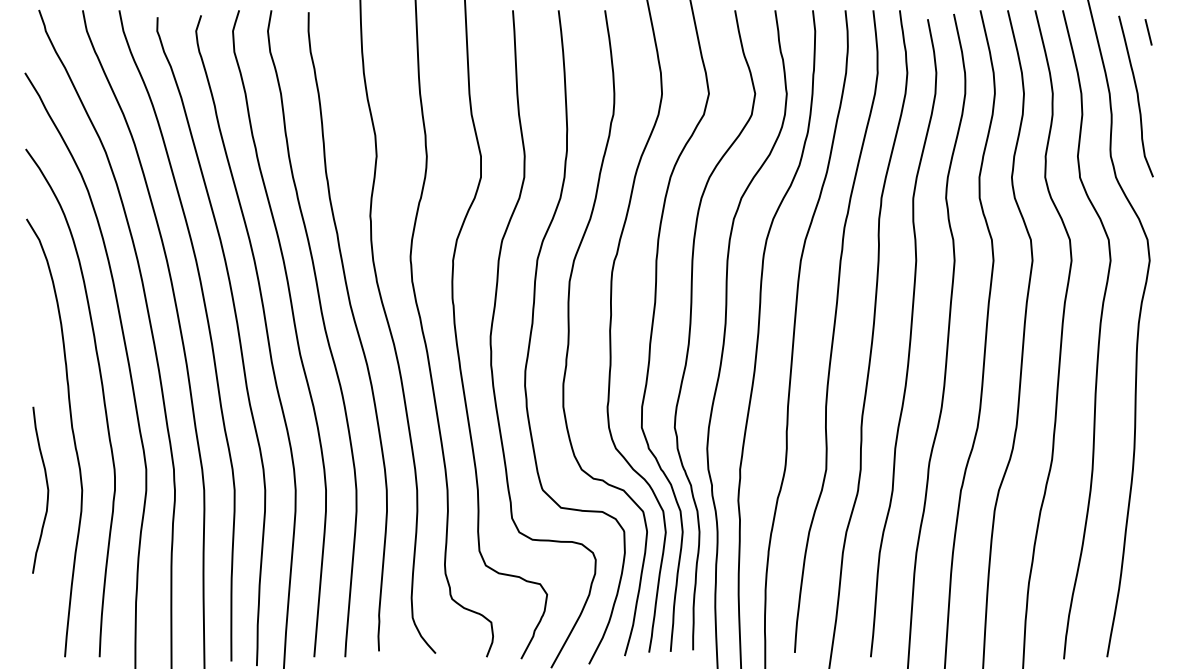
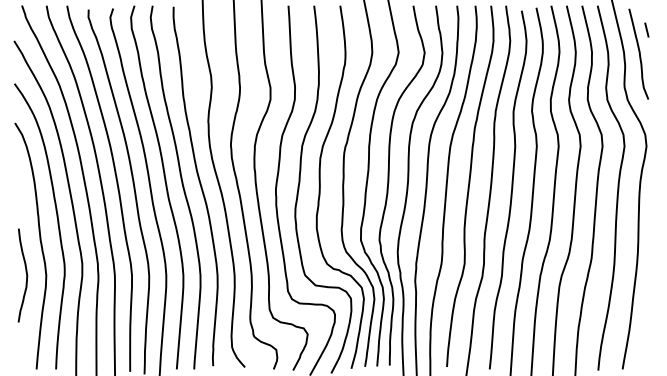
line: (1147, 31) -> (646, 29), moved

